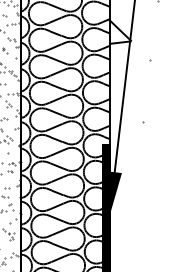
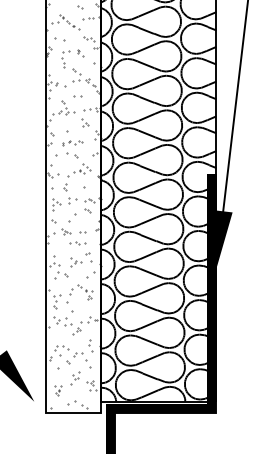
hatch: (129, 70) -> (242, 79), removed

